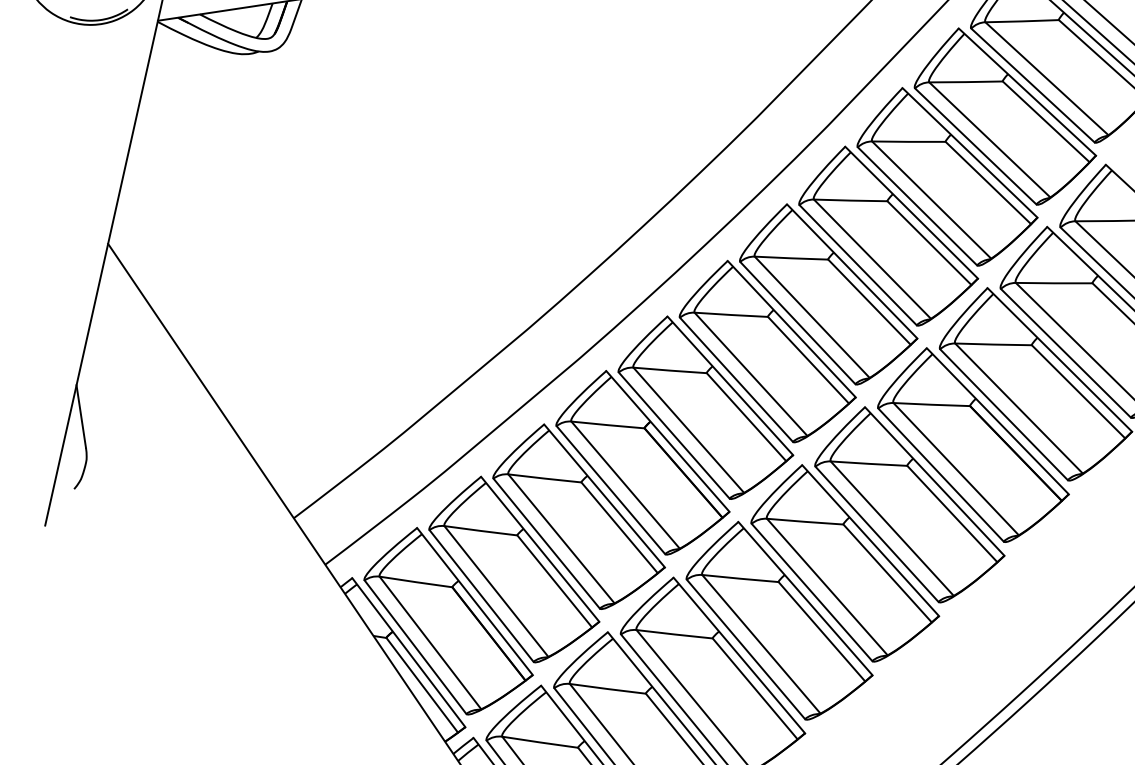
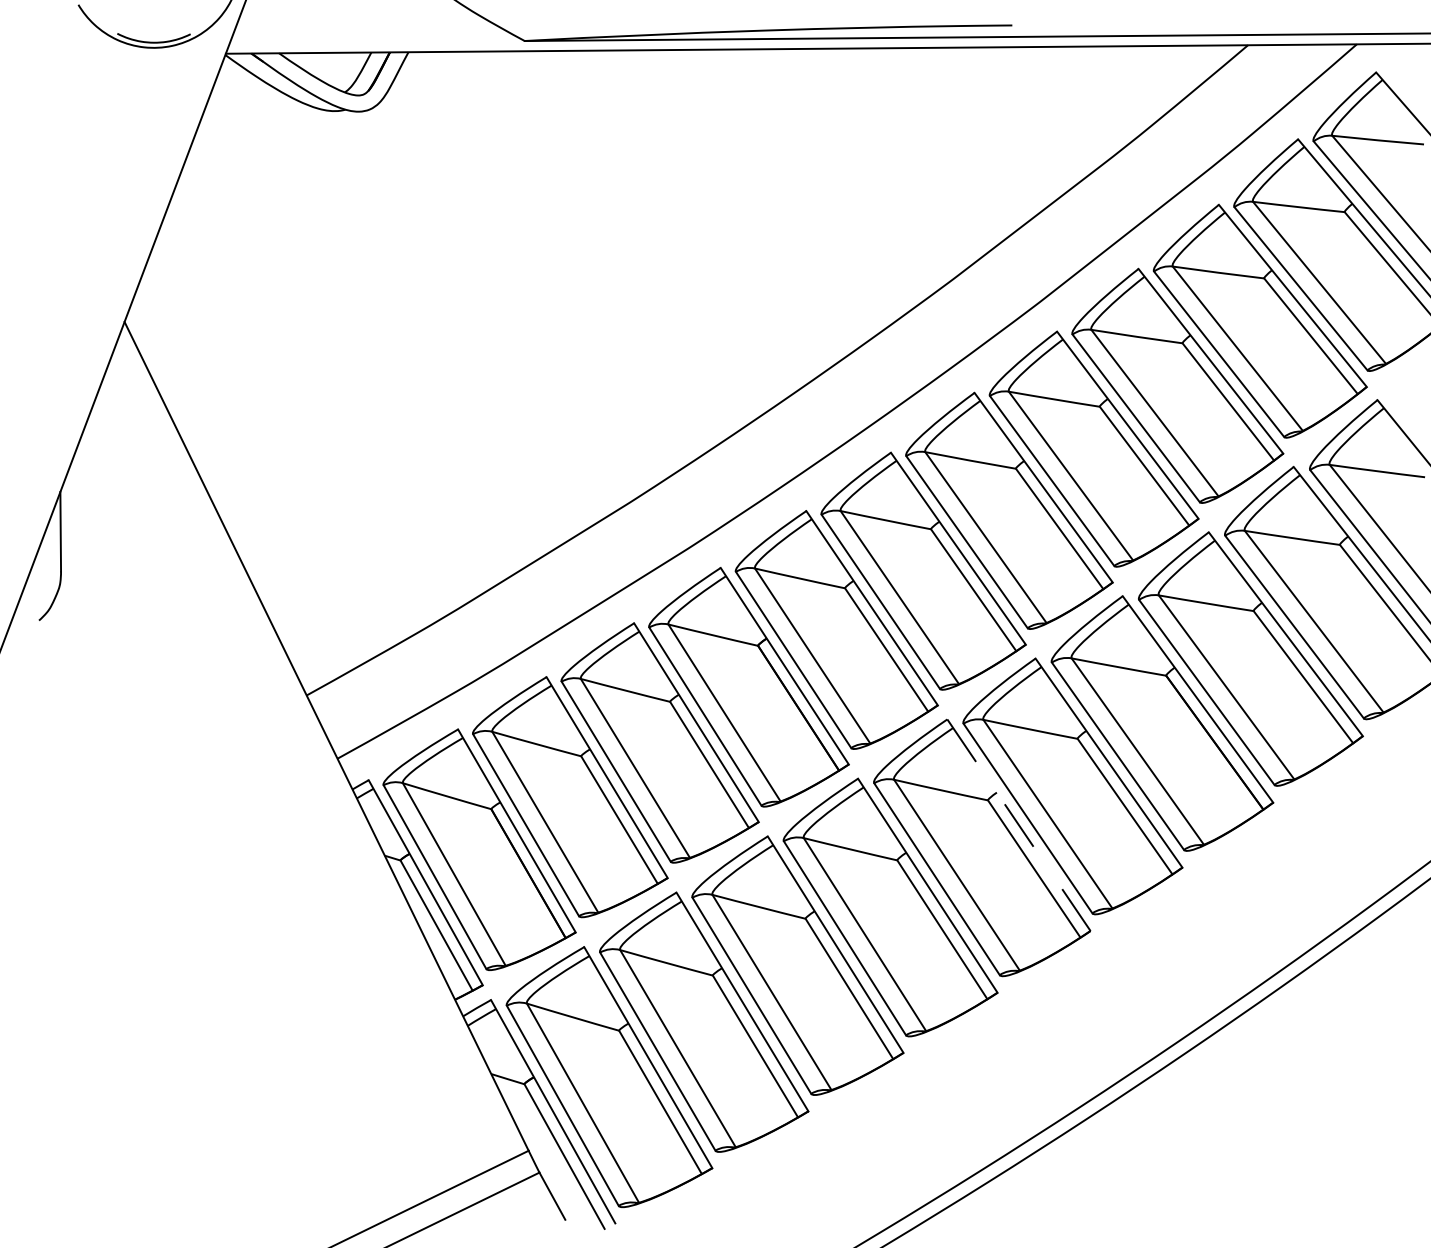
line: (871, 540) -> (1019, 825), solid -> dashed

